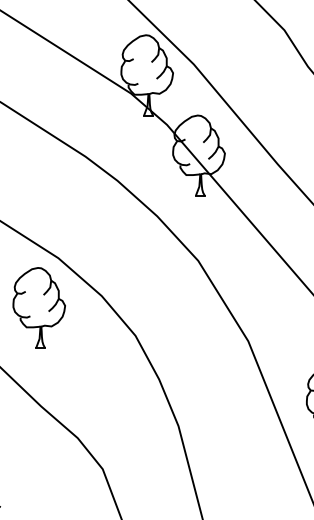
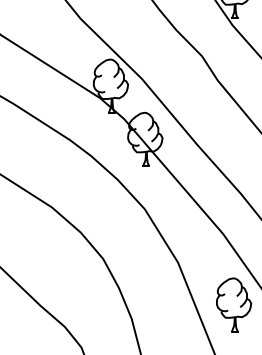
part: (39, 307) -> (39, 240), removed

